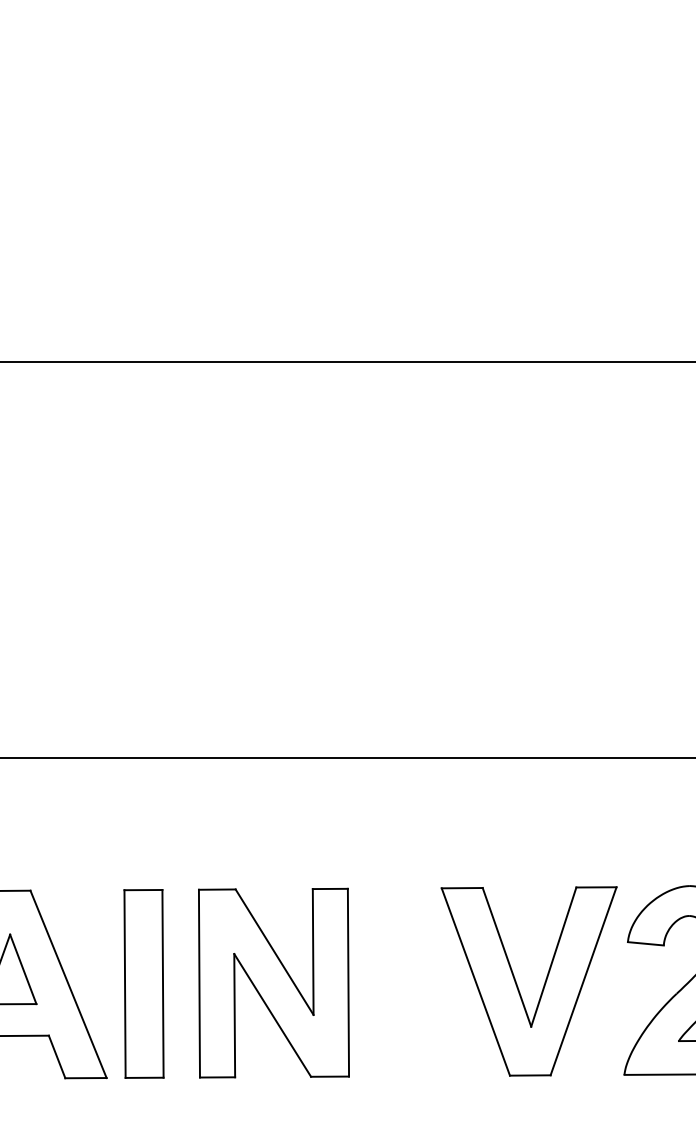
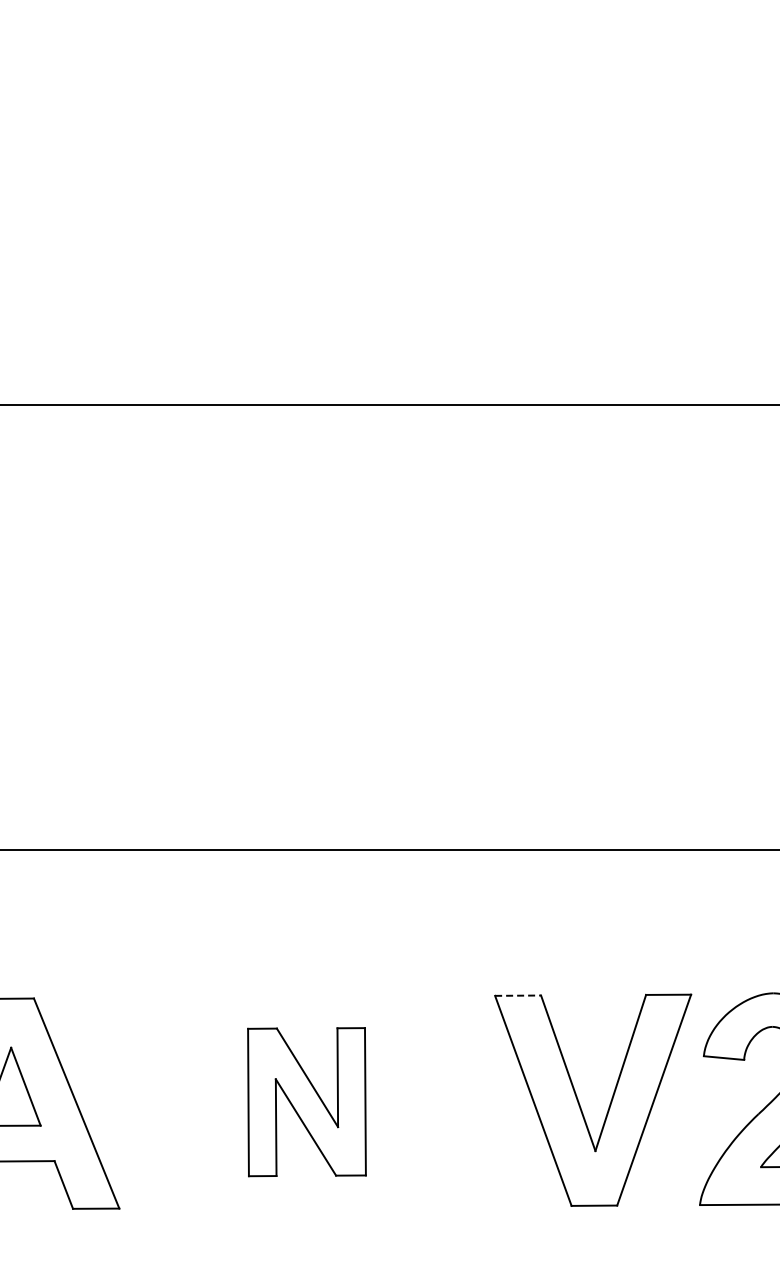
line: (462, 887) -> (518, 995), solid -> dashed
part: (273, 982) -> (306, 1101), size x0.7
part: (144, 983) -> (161, 1102), removed

